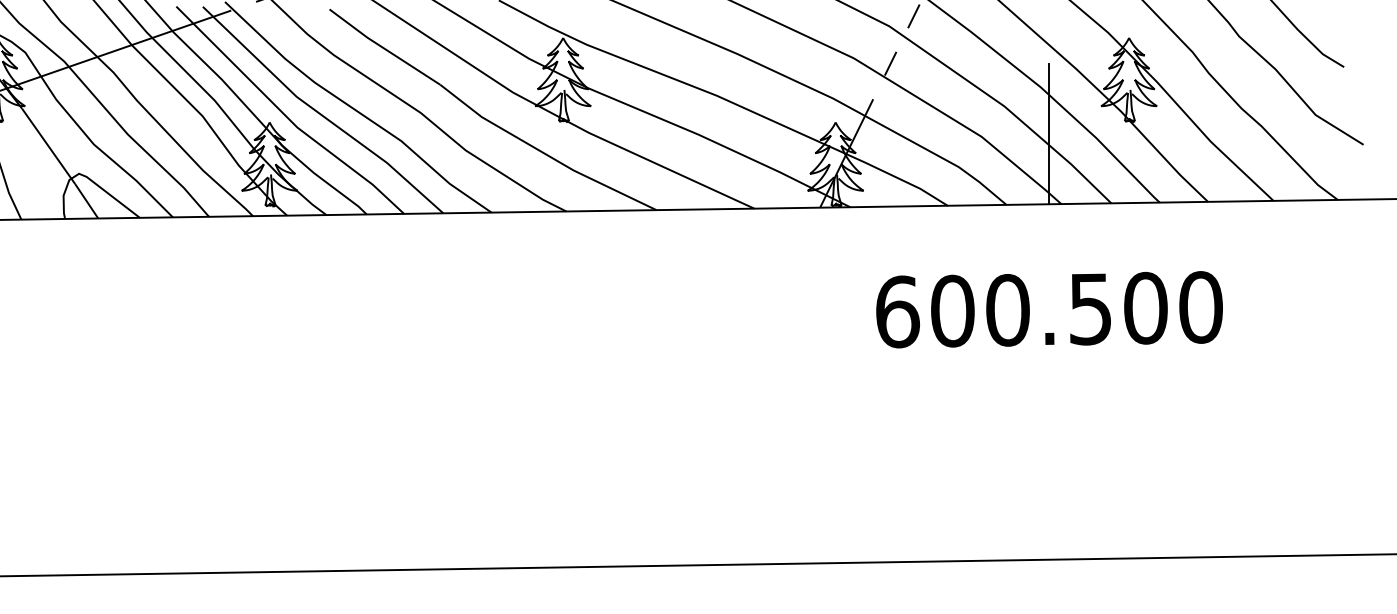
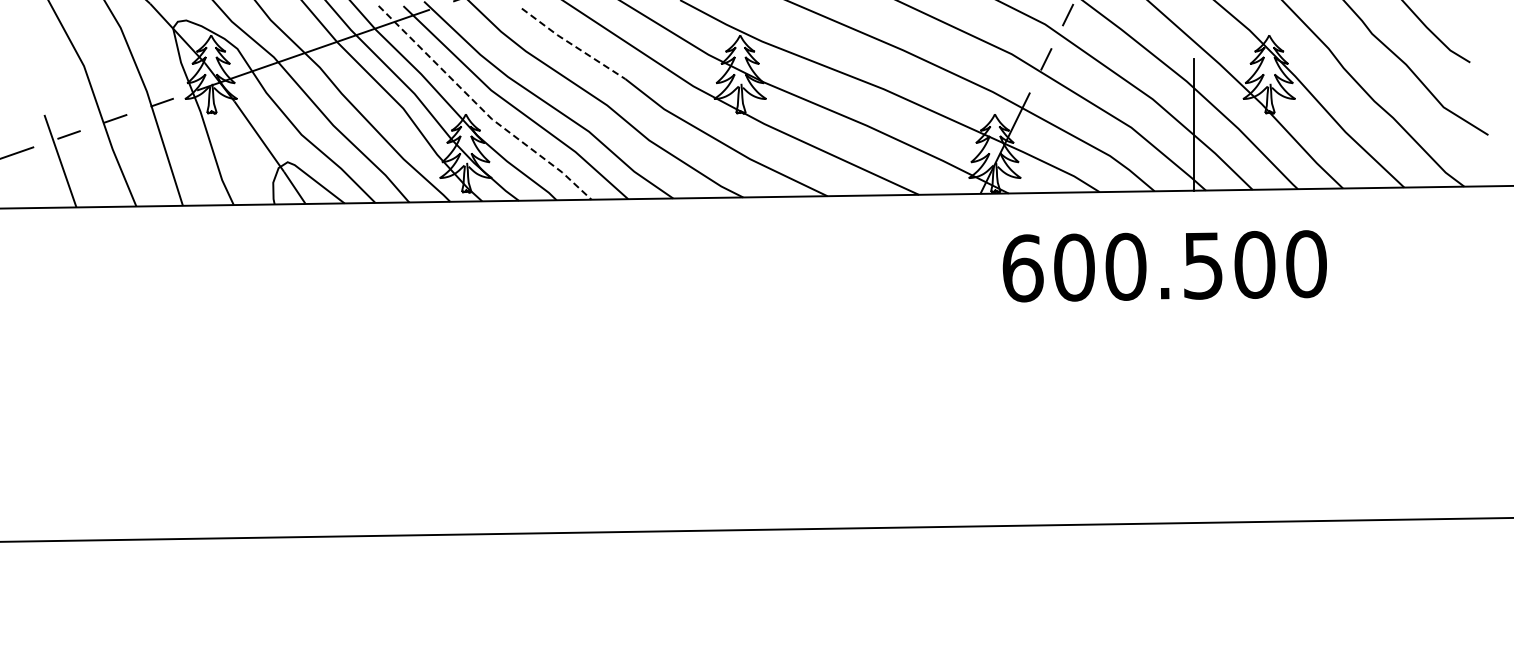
line: (383, 47) -> (572, 44), solid -> dashed
line: (287, 117) -> (482, 109), solid -> dashed
text: (1049, 309) -> (1164, 266), moved

